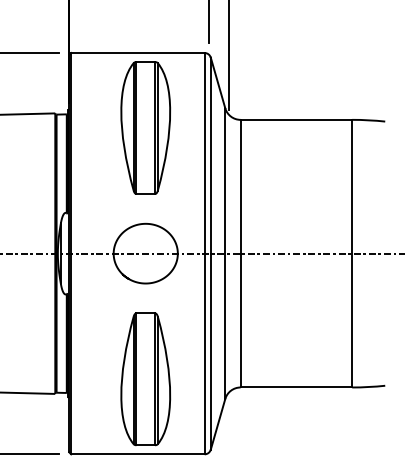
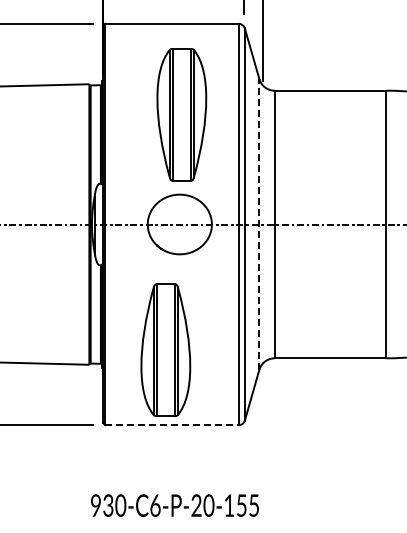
part: (145, 127) -> (181, 114), moved
line: (225, 253) -> (259, 224), solid -> dashed
part: (145, 378) -> (165, 349), moved
line: (138, 454) -> (172, 425), solid -> dashed

